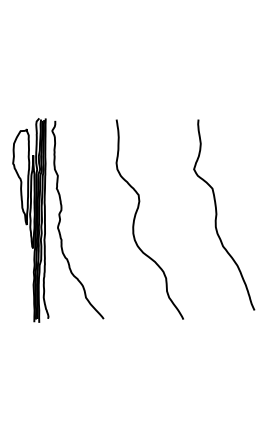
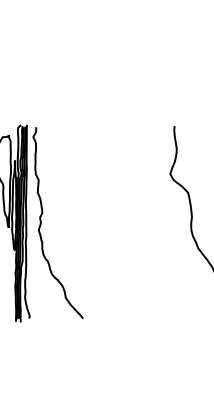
curve: (136, 215) -> (114, 218), removed

